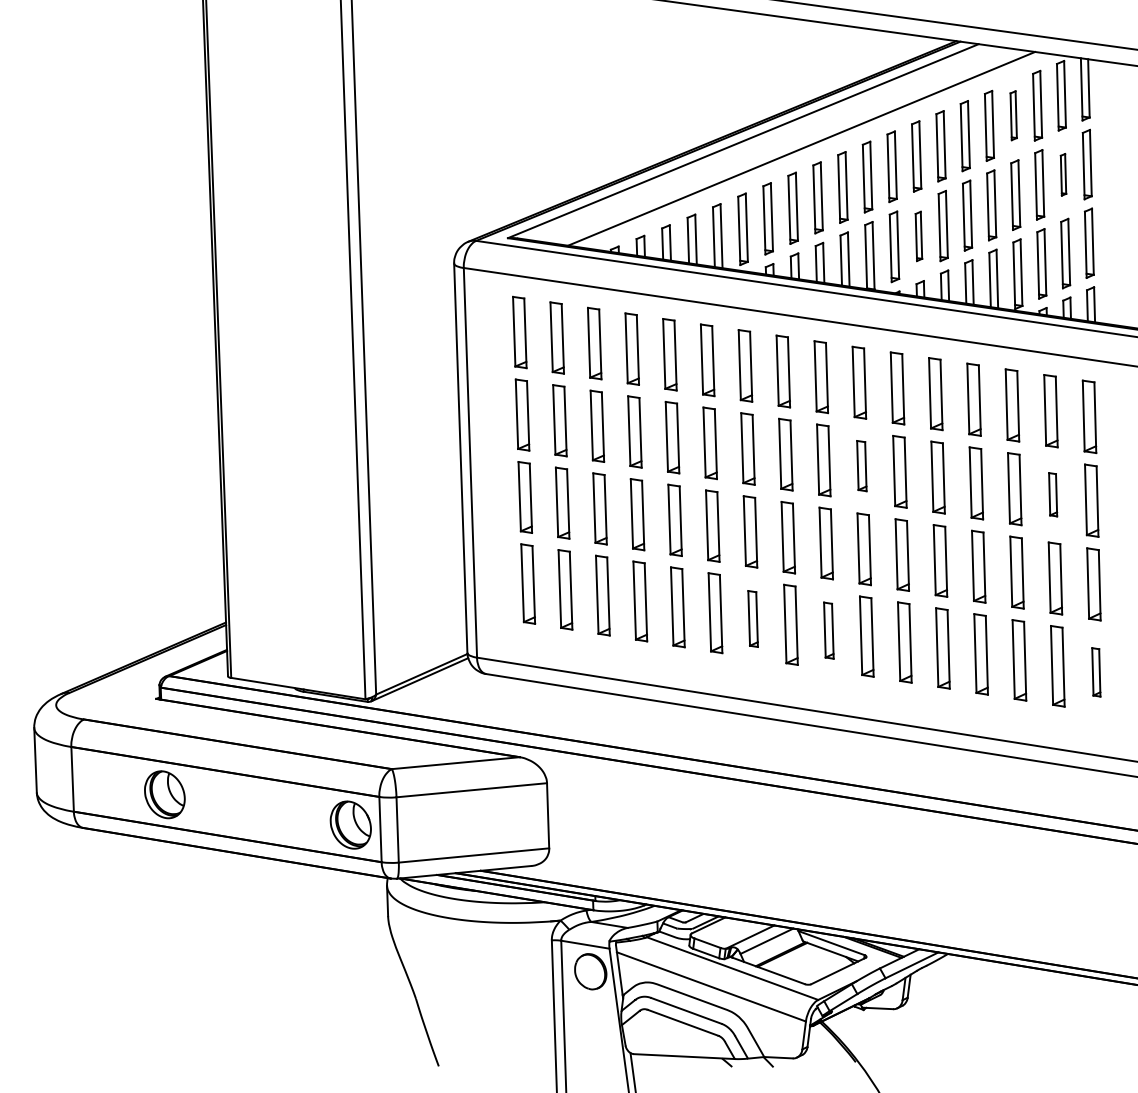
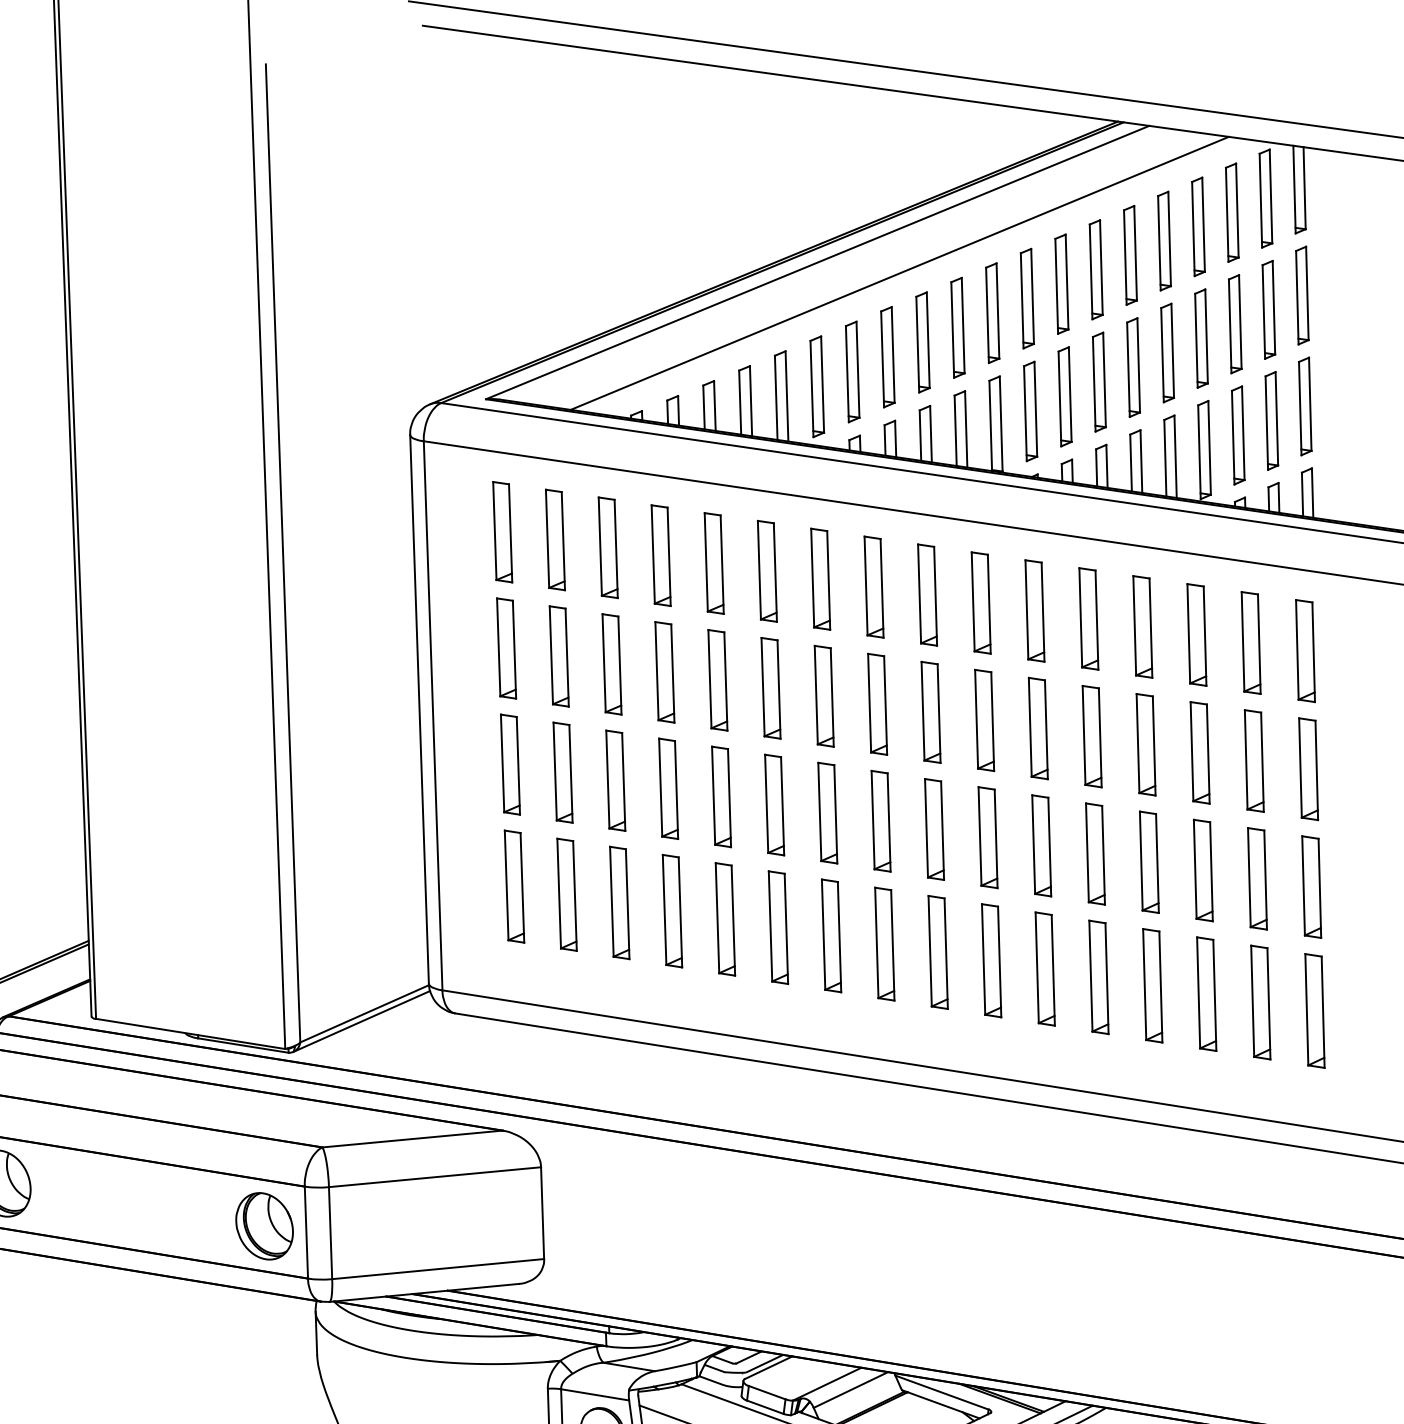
part: (1013, 115) -> (1198, 226), size x1.43
part: (1063, 174) -> (1268, 309), size x1.67
part: (918, 236) -> (1064, 396), size x1.43
part: (861, 465) -> (984, 719), size x1.43
part: (1052, 494) -> (1253, 760), size x1.67
part: (752, 618) -> (830, 935), size x1.43
part: (828, 630) -> (937, 952), size x1.43
part: (1096, 672) -> (1315, 1011), size x1.67

